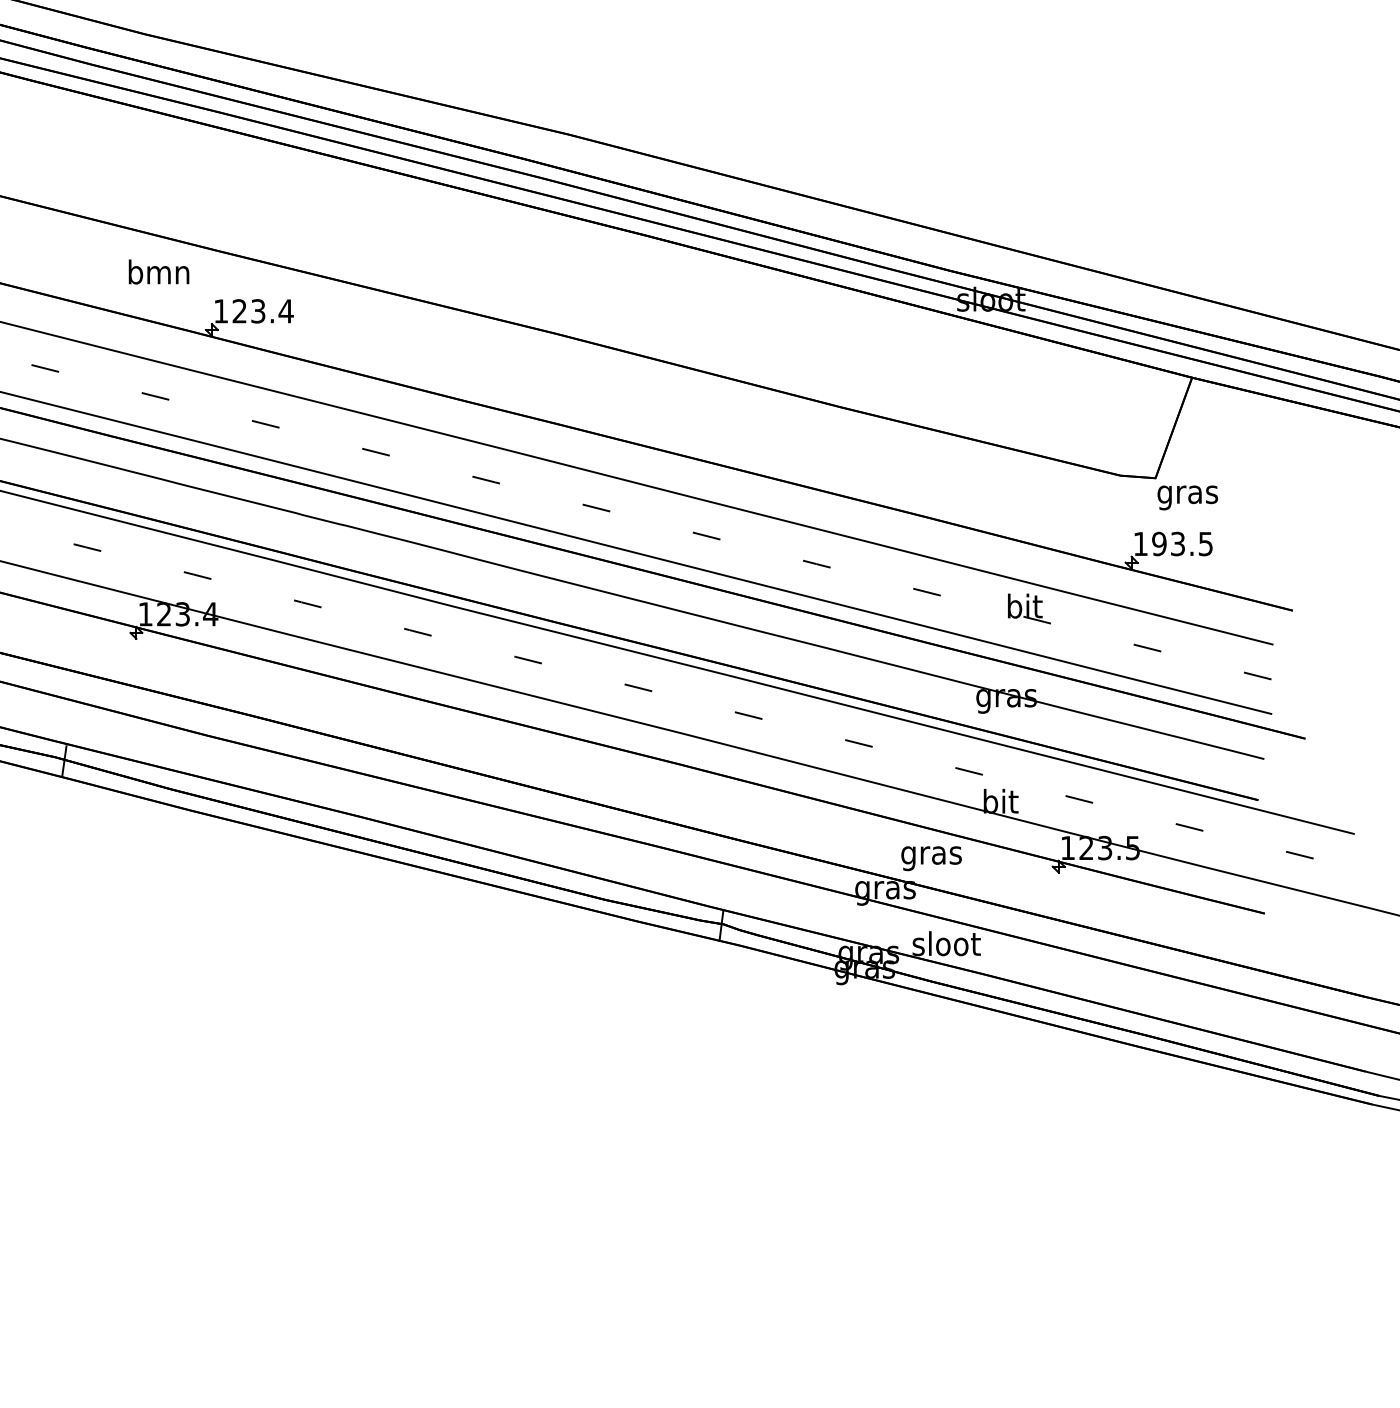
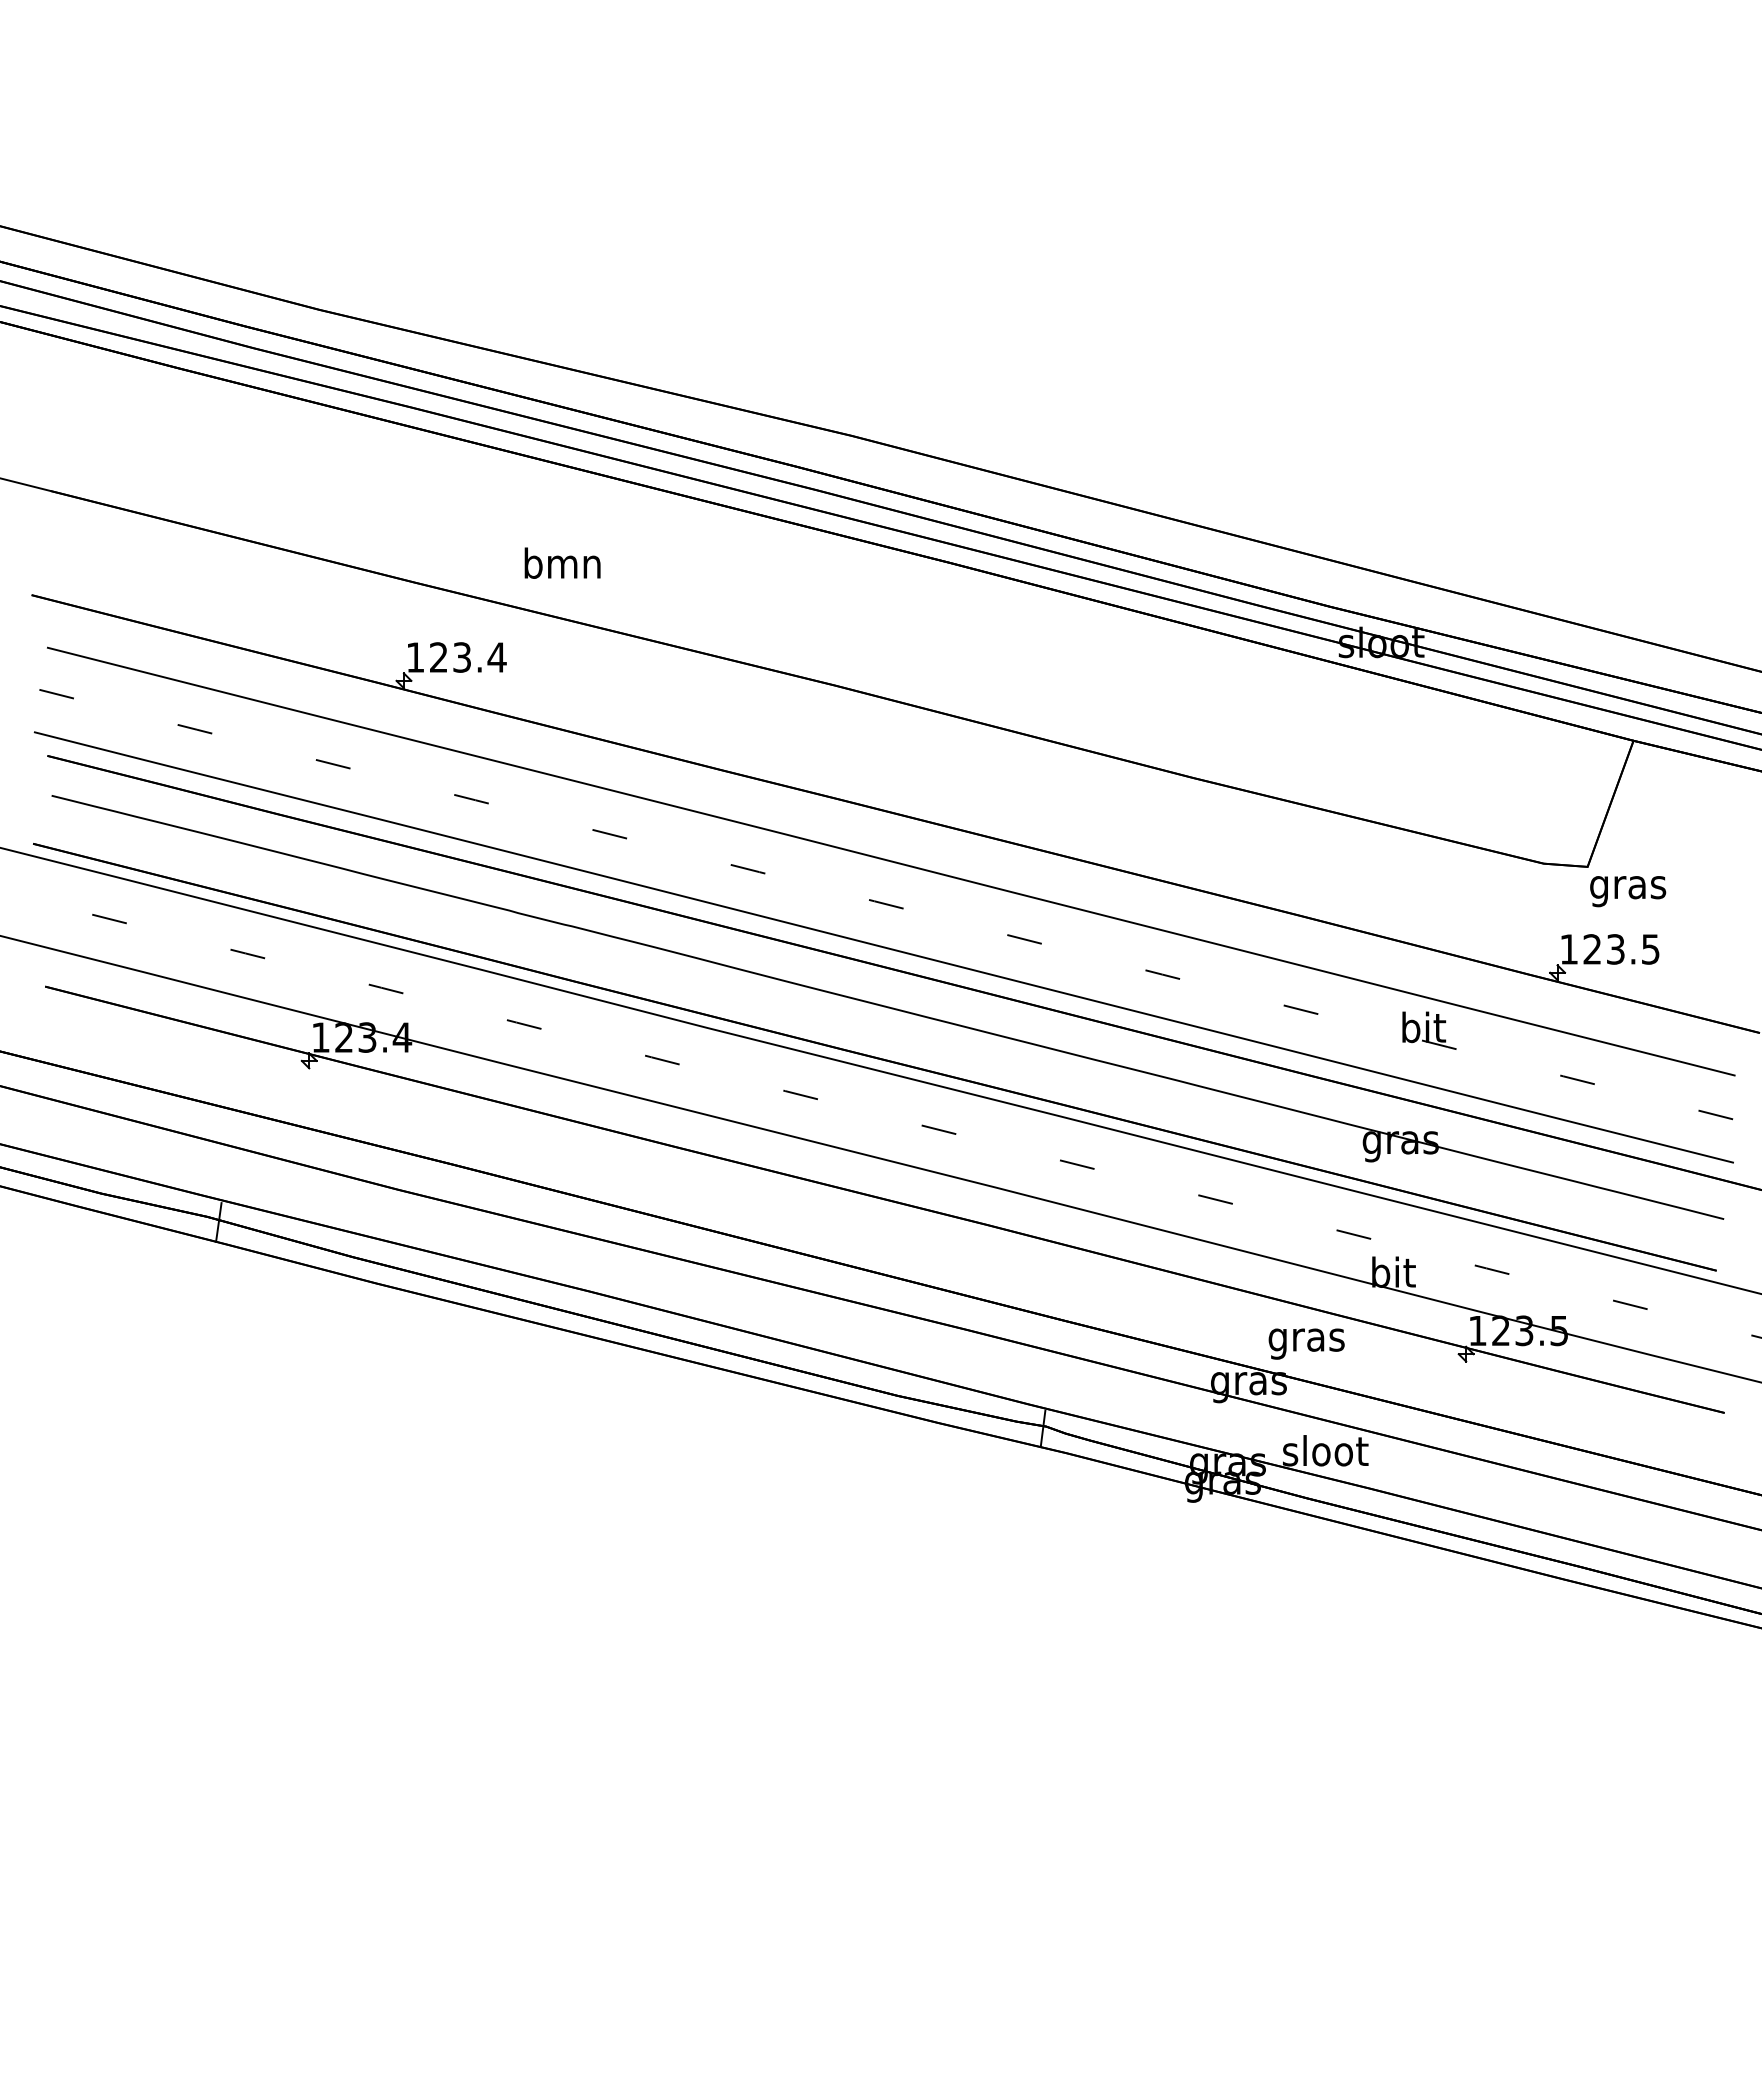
text: (158, 271) -> (562, 562), moved
text: (1159, 544) -> (1592, 949), 193.5 -> 123.5

